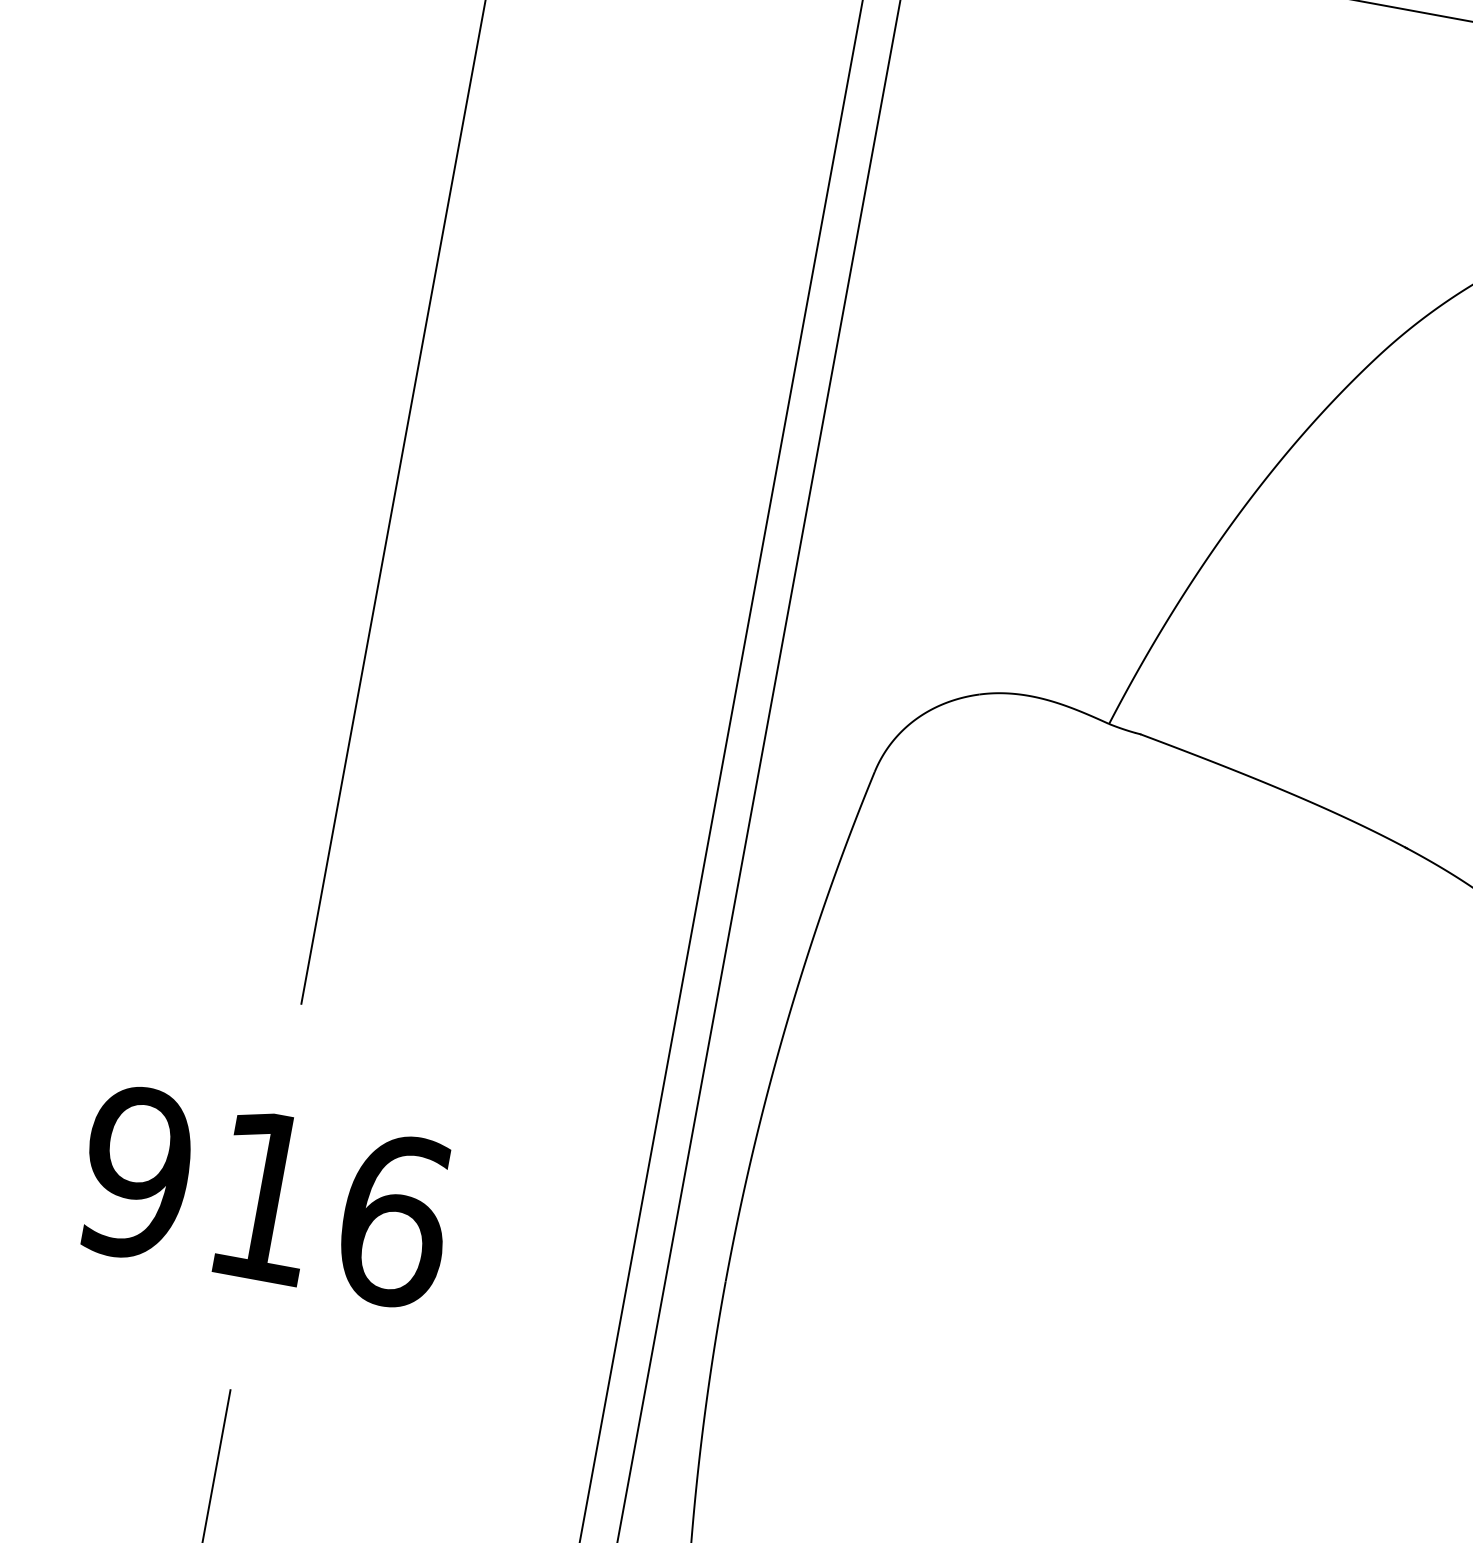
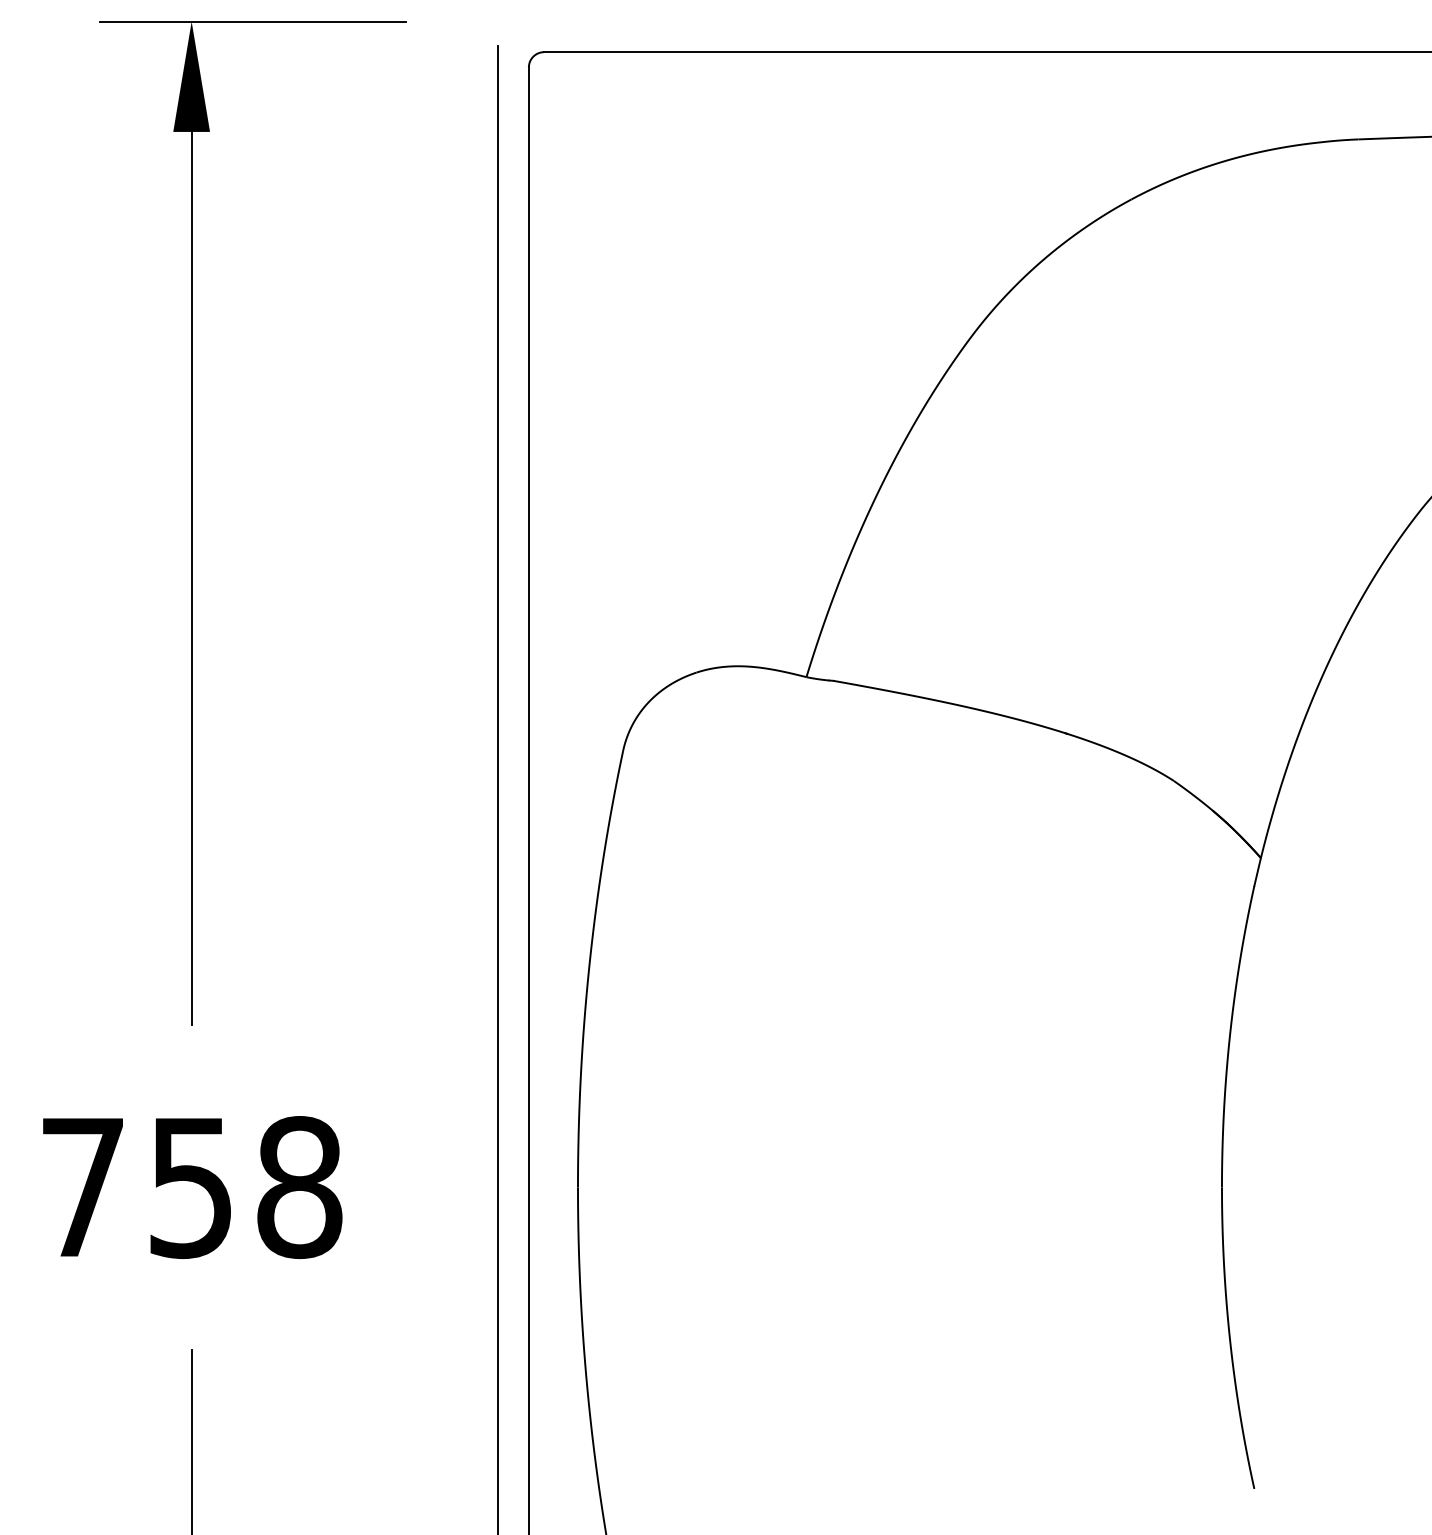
text: (265, 1197) -> (191, 1187), 916 -> 758

